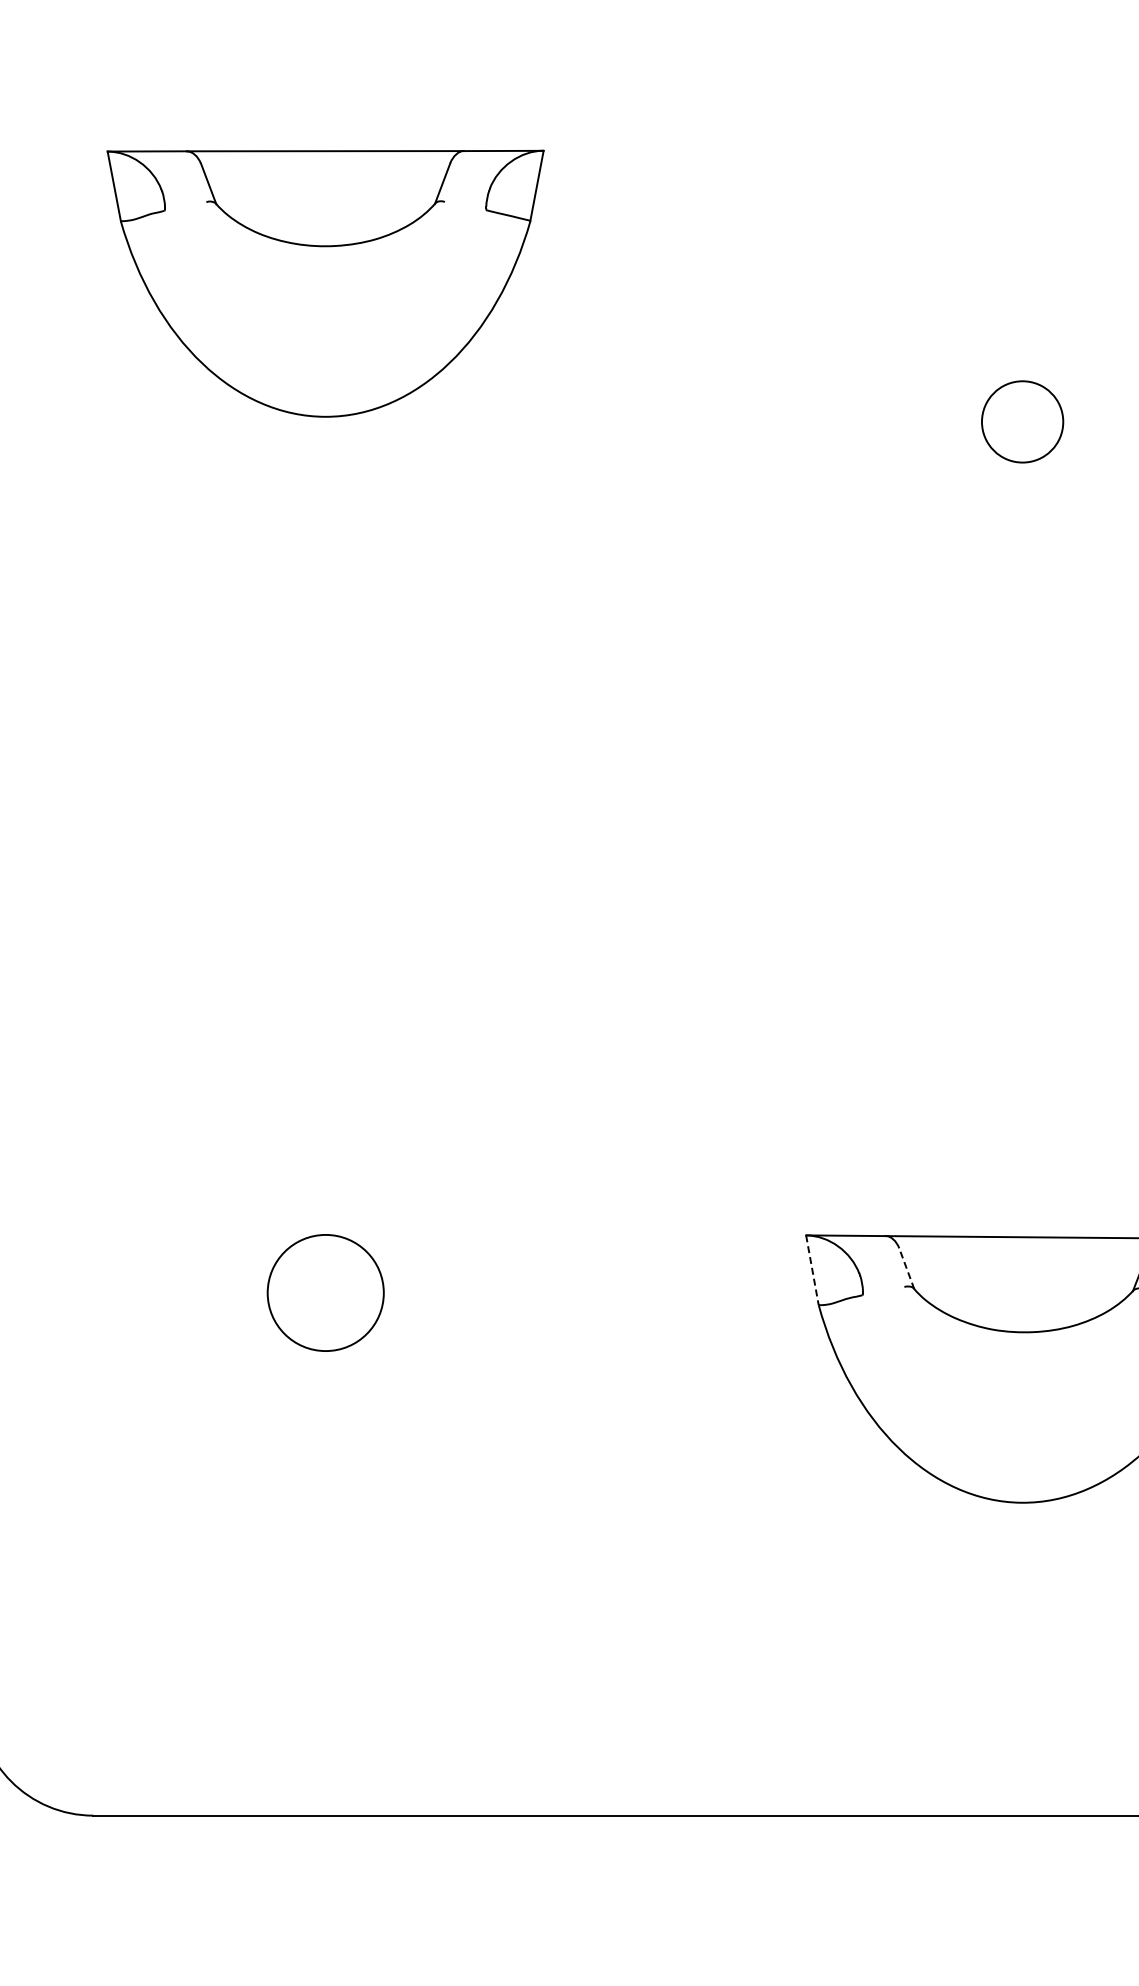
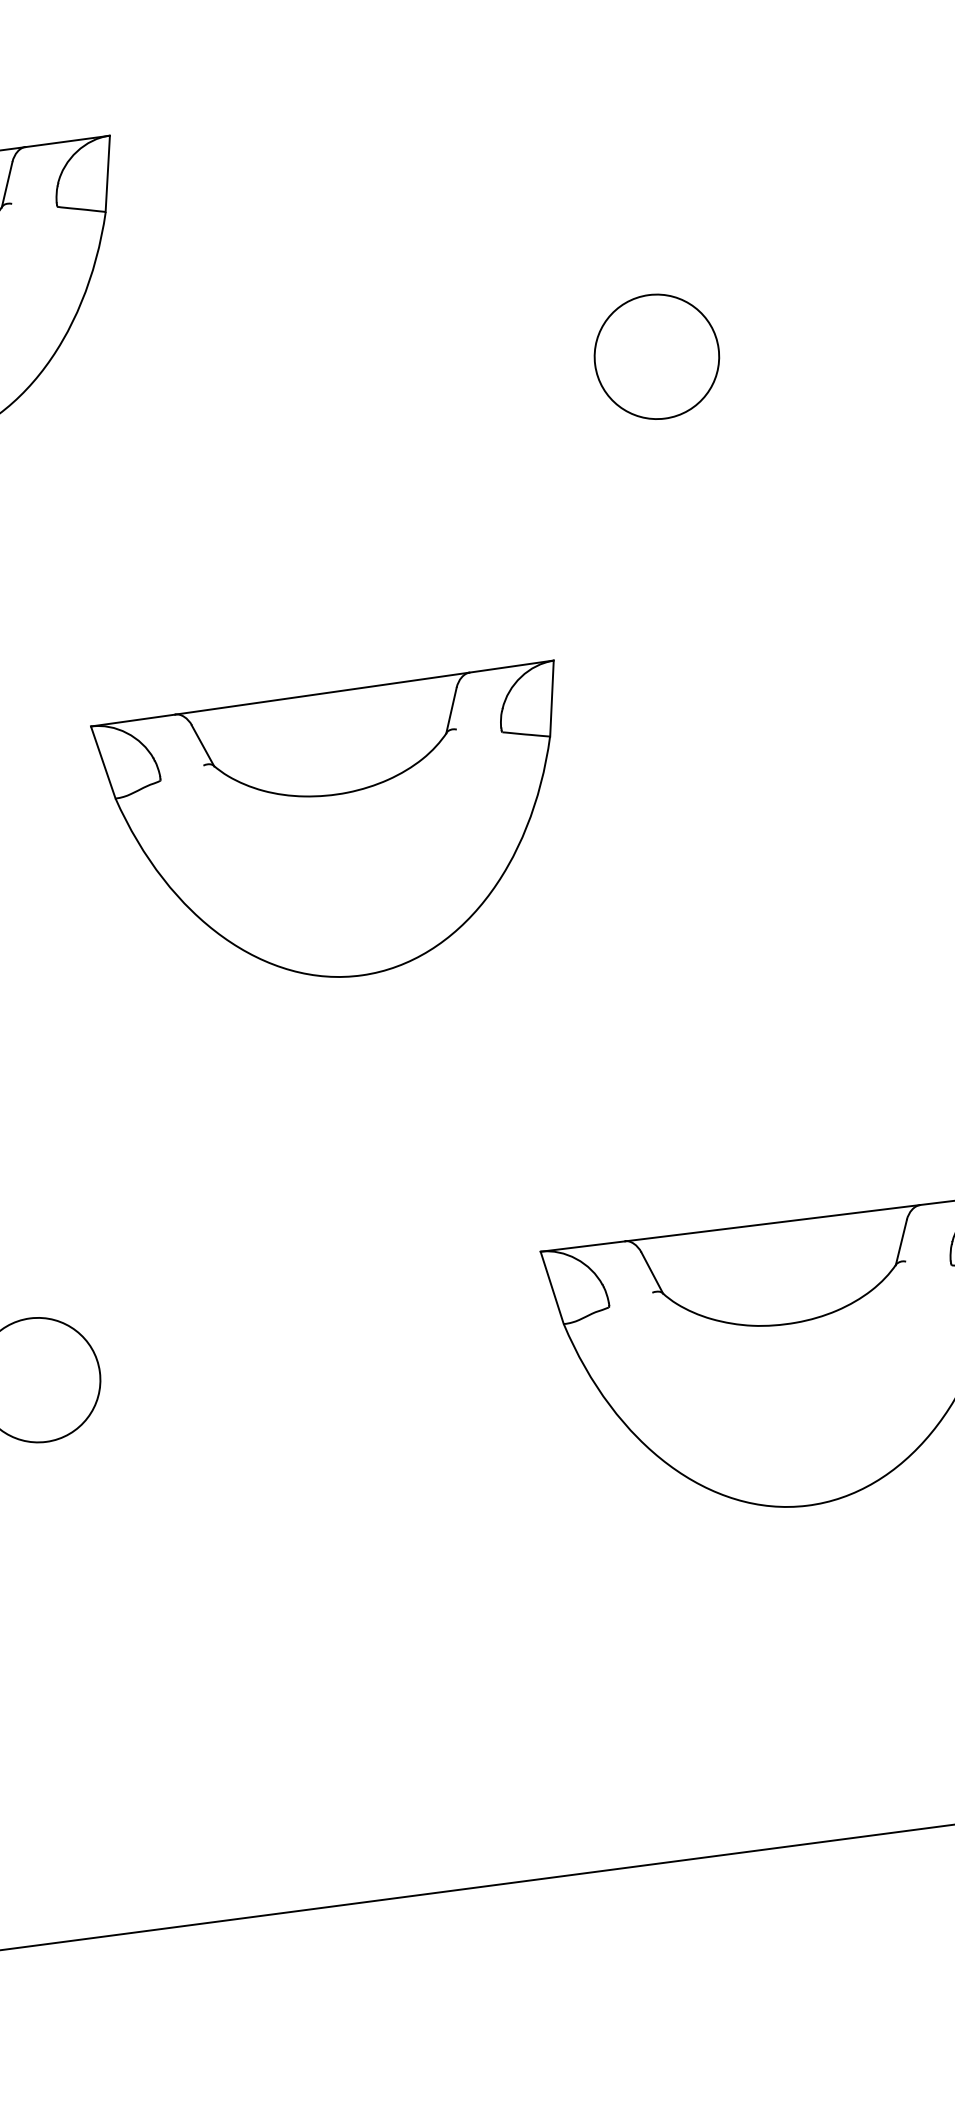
circle: (1022, 421) -> (656, 356), size x1.43
part: (672, 823) -> (340, 832), added
line: (906, 1268) -> (651, 1272), dashed -> solid
line: (812, 1270) -> (552, 1288), dashed -> solid

